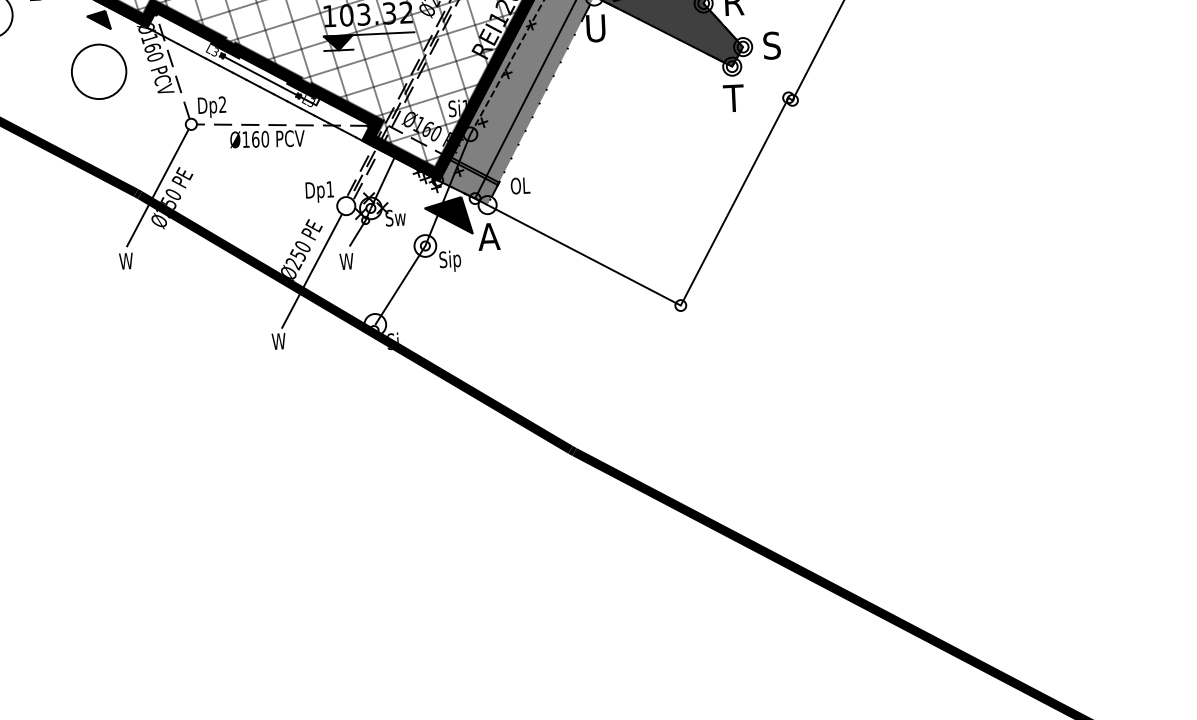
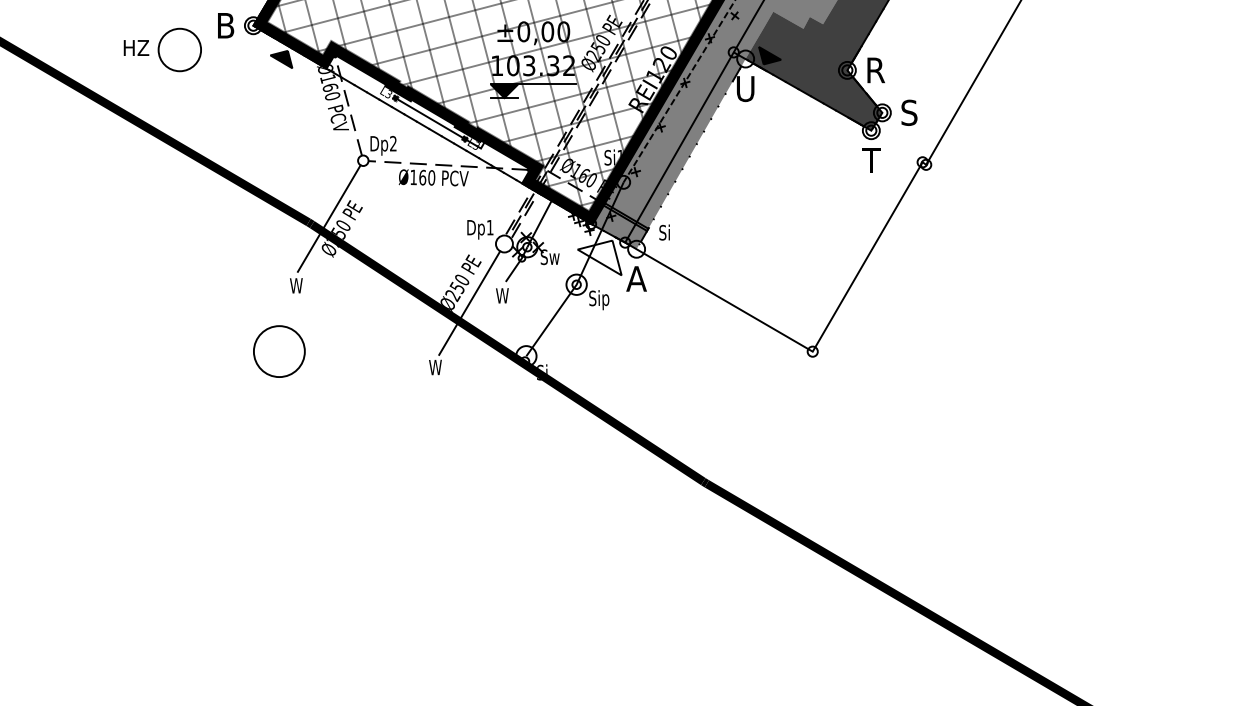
circle: (99, 71) -> (279, 351), moved
text: (520, 185) -> (668, 232), OL -> Si
fill: (448, 215) -> (599, 257), removed

